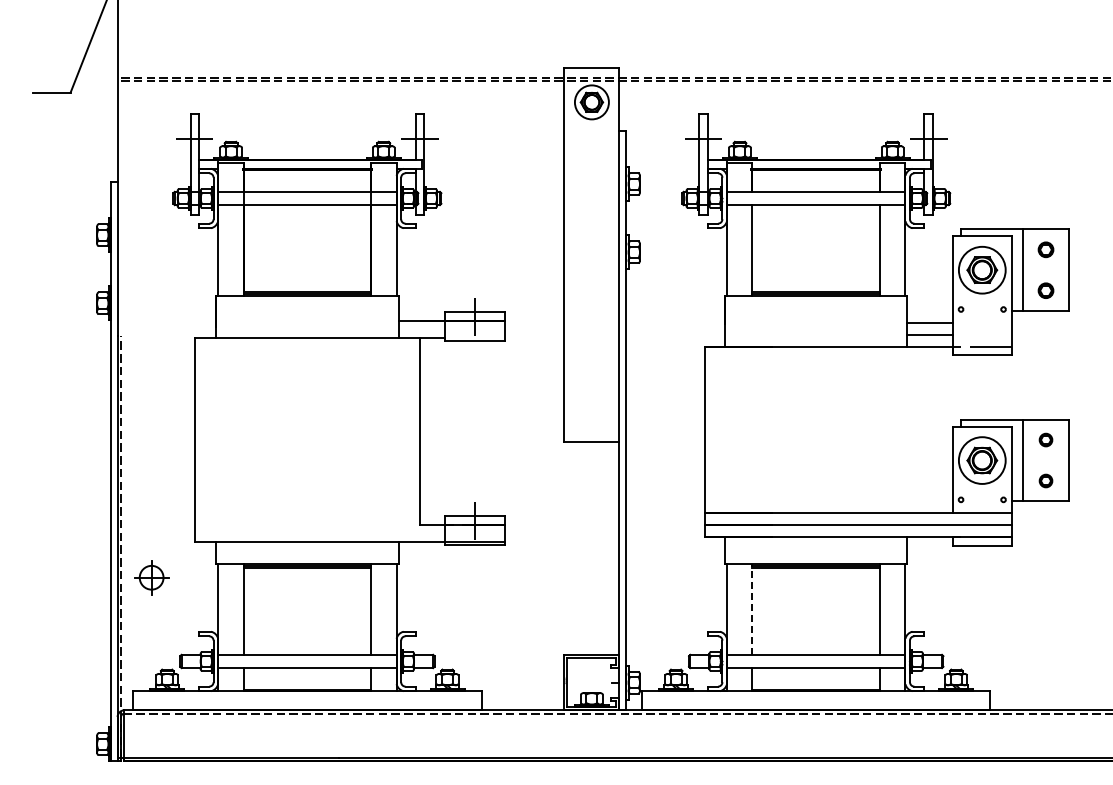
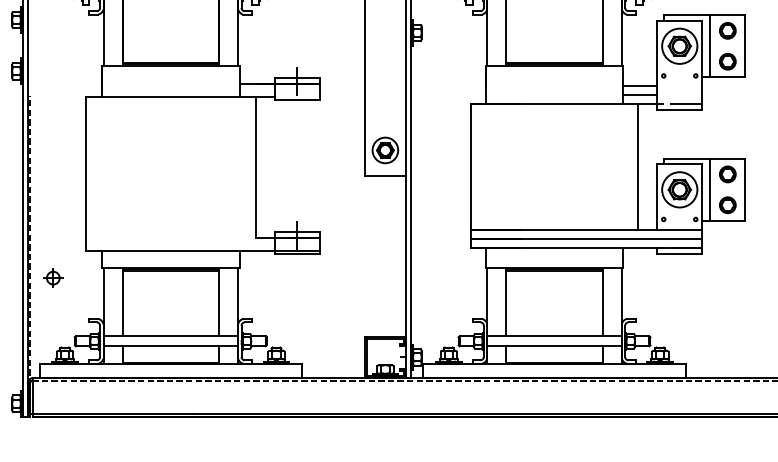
part: (1045, 249) -> (727, 30), size x1.43
part: (1045, 290) -> (727, 61), size x1.43
part: (591, 408) -> (385, 150), added
line: (927, 429) -> (638, 166), added
part: (1045, 439) -> (727, 173), size x1.67
part: (1045, 480) -> (727, 204), size x1.67
part: (151, 577) -> (53, 278), size x0.71
line: (752, 609) -> (506, 302), dashed -> solid

